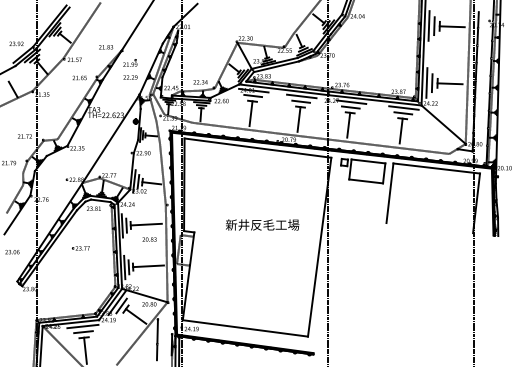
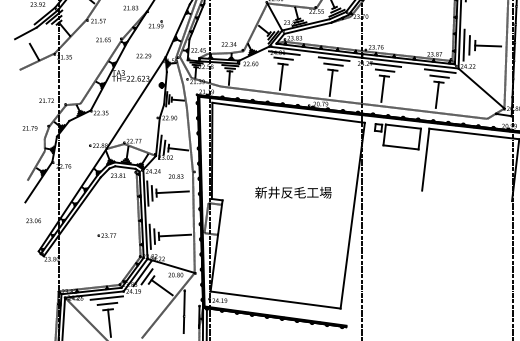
text: (130, 77) -> (143, 56), moved
text: (149, 239) -> (175, 176), moved
part: (80, 248) -> (106, 235), moved

